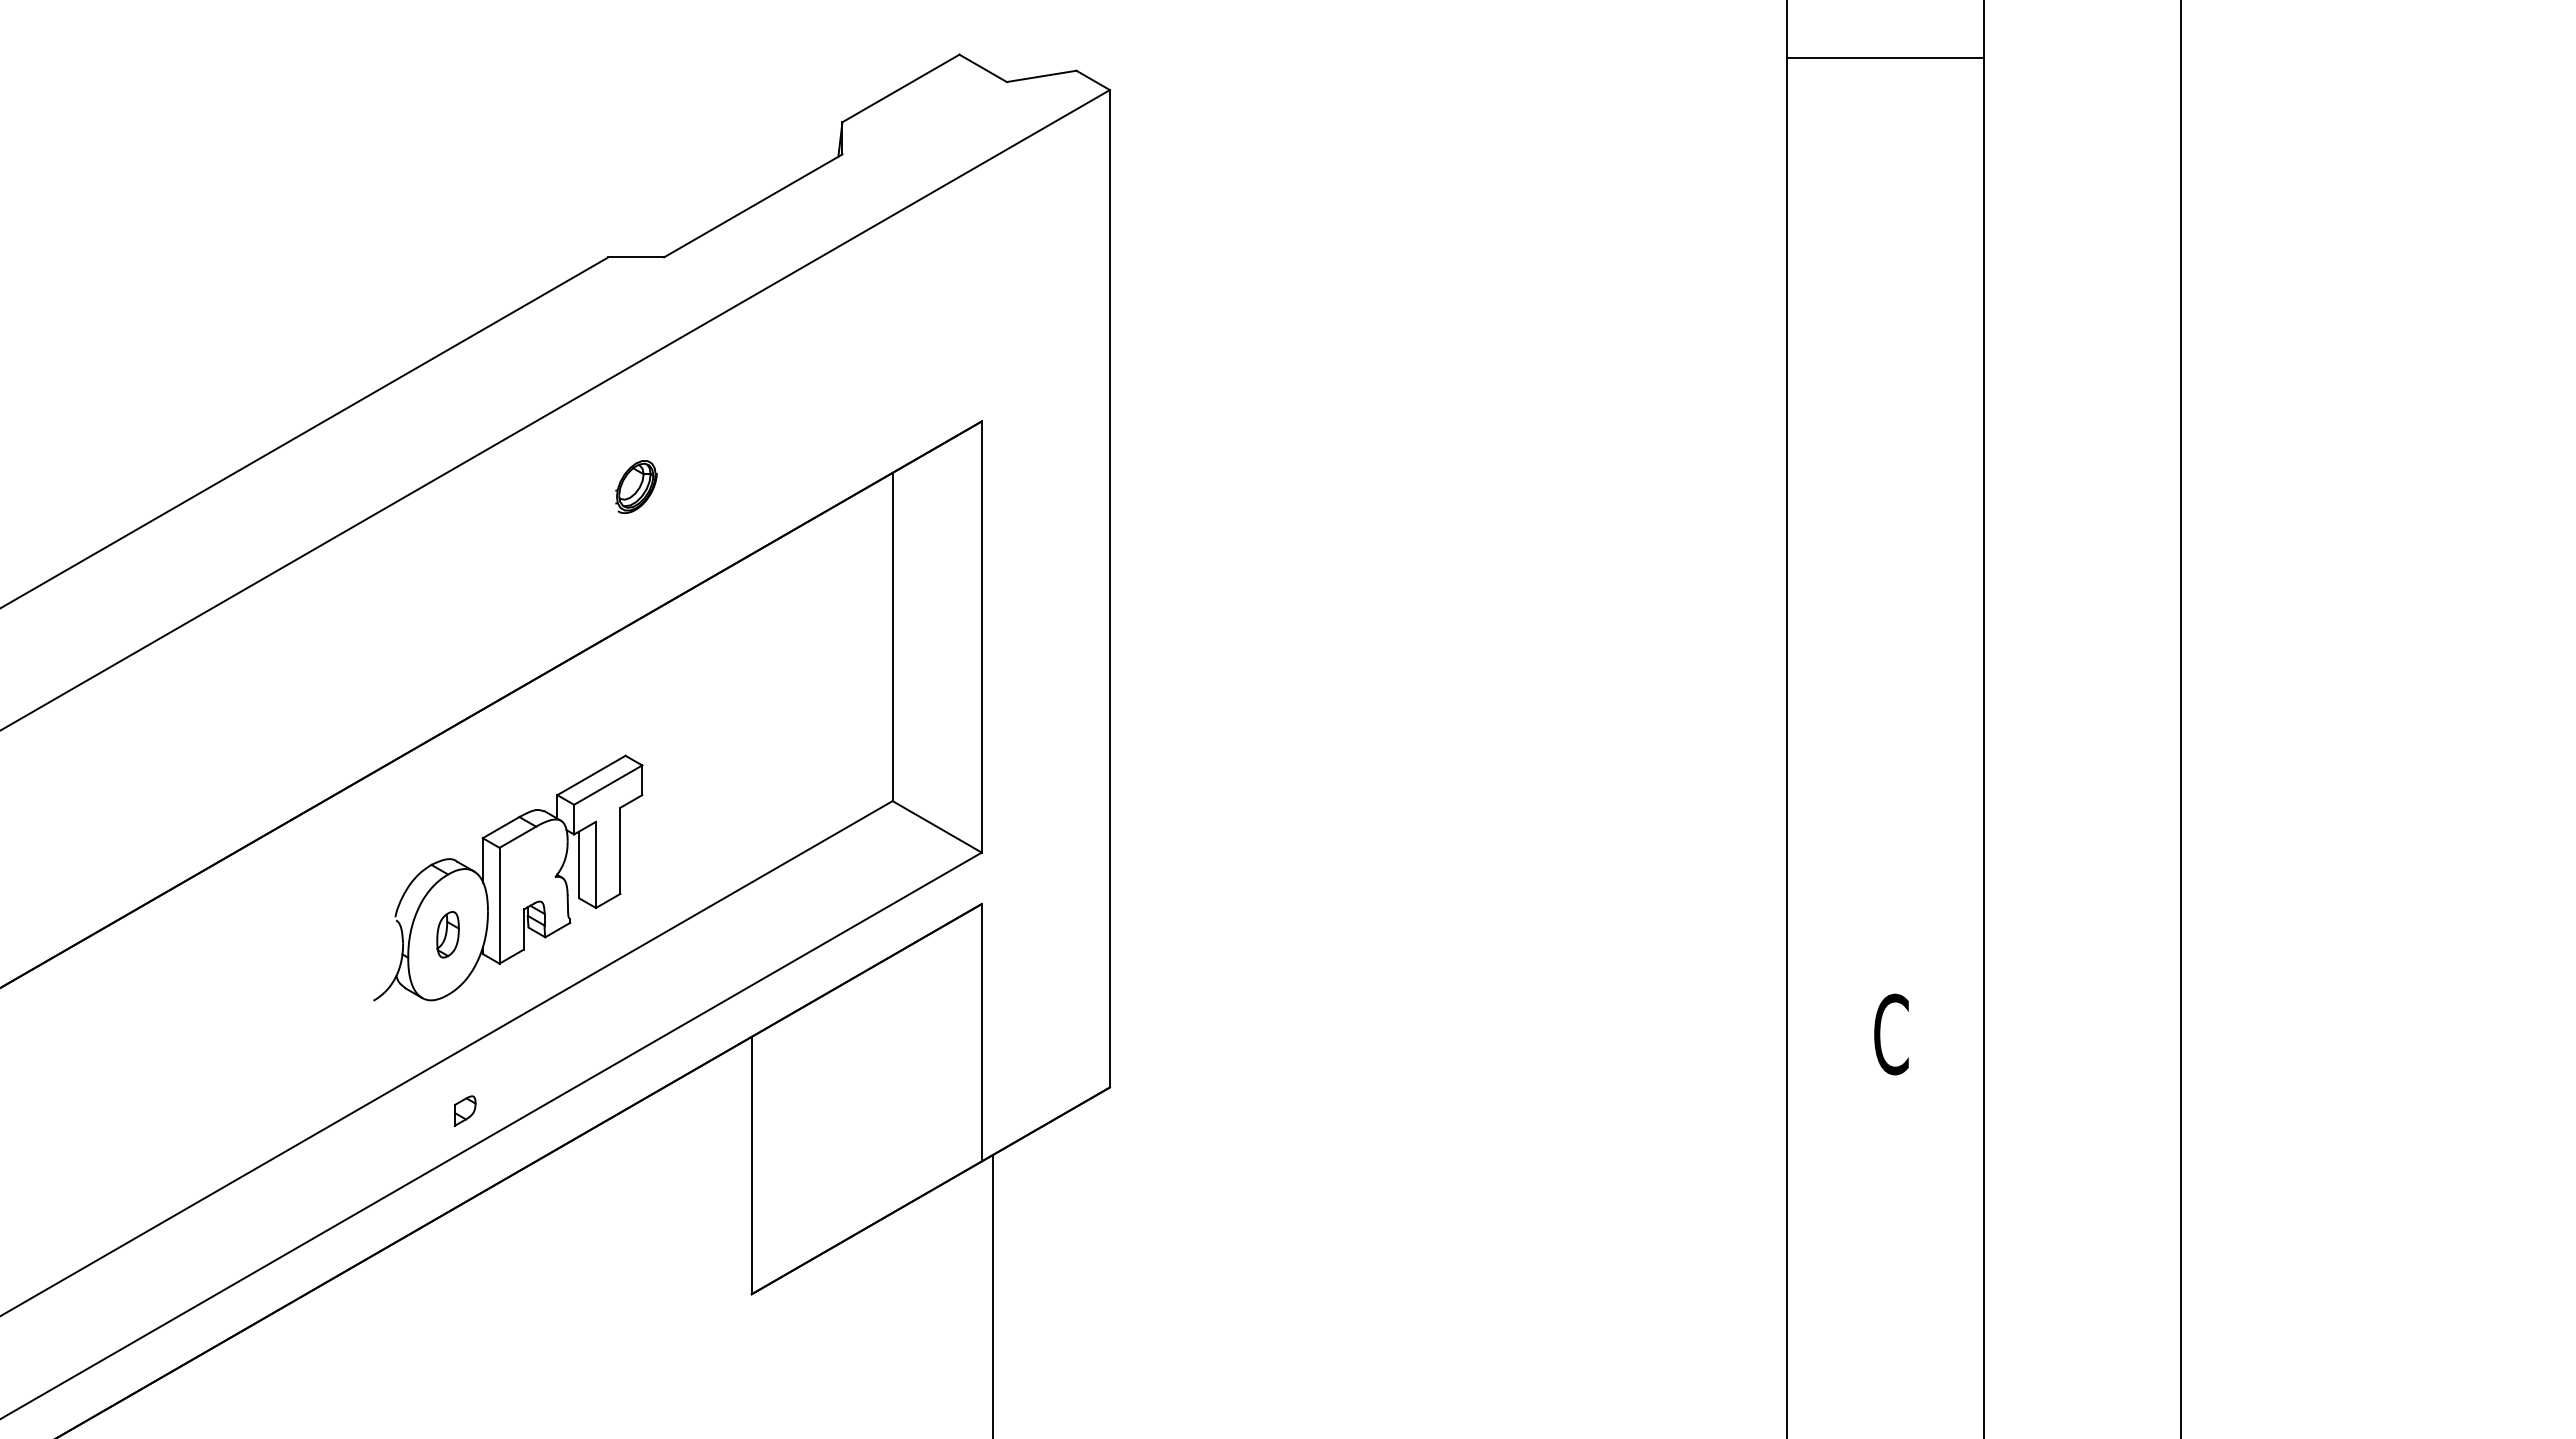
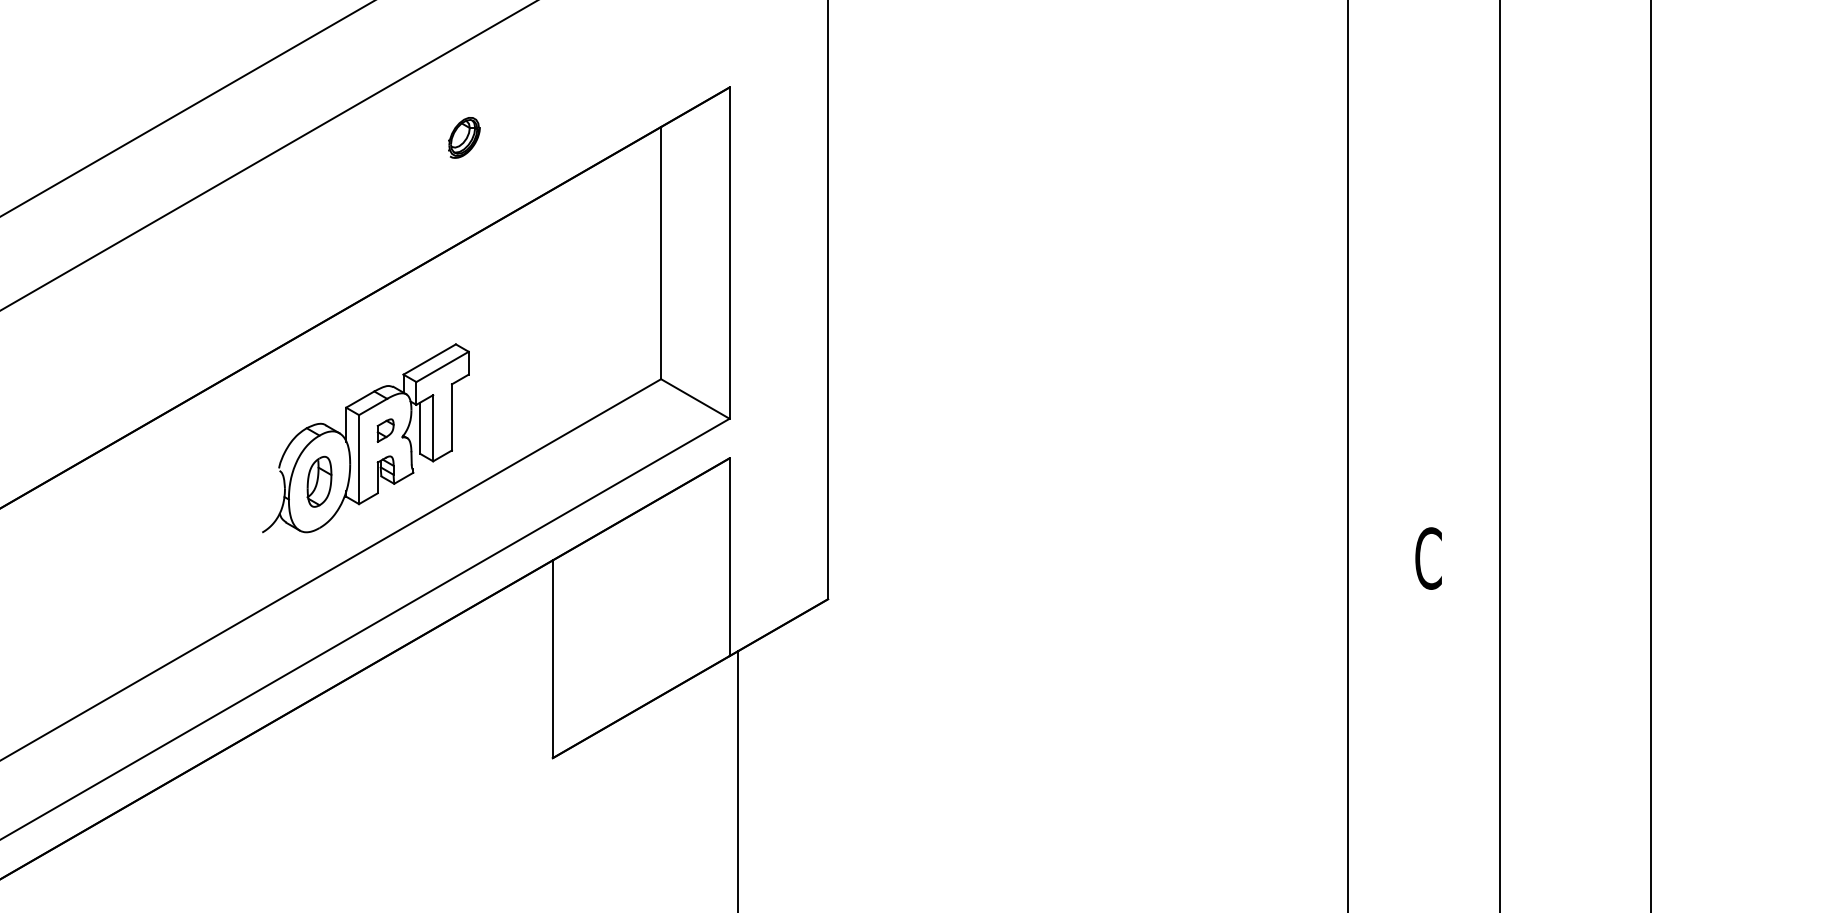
part: (447, 934) -> (319, 481), size x1.43
part: (464, 1110) -> (385, 430), moved

